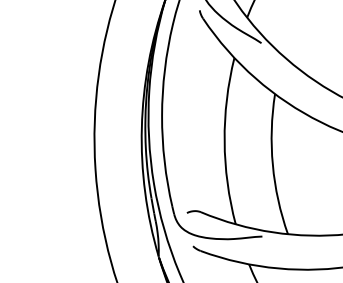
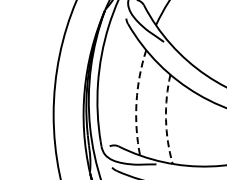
arc: (224, 141) -> (136, 102), solid -> dashed
arc: (273, 164) -> (166, 119), solid -> dashed

